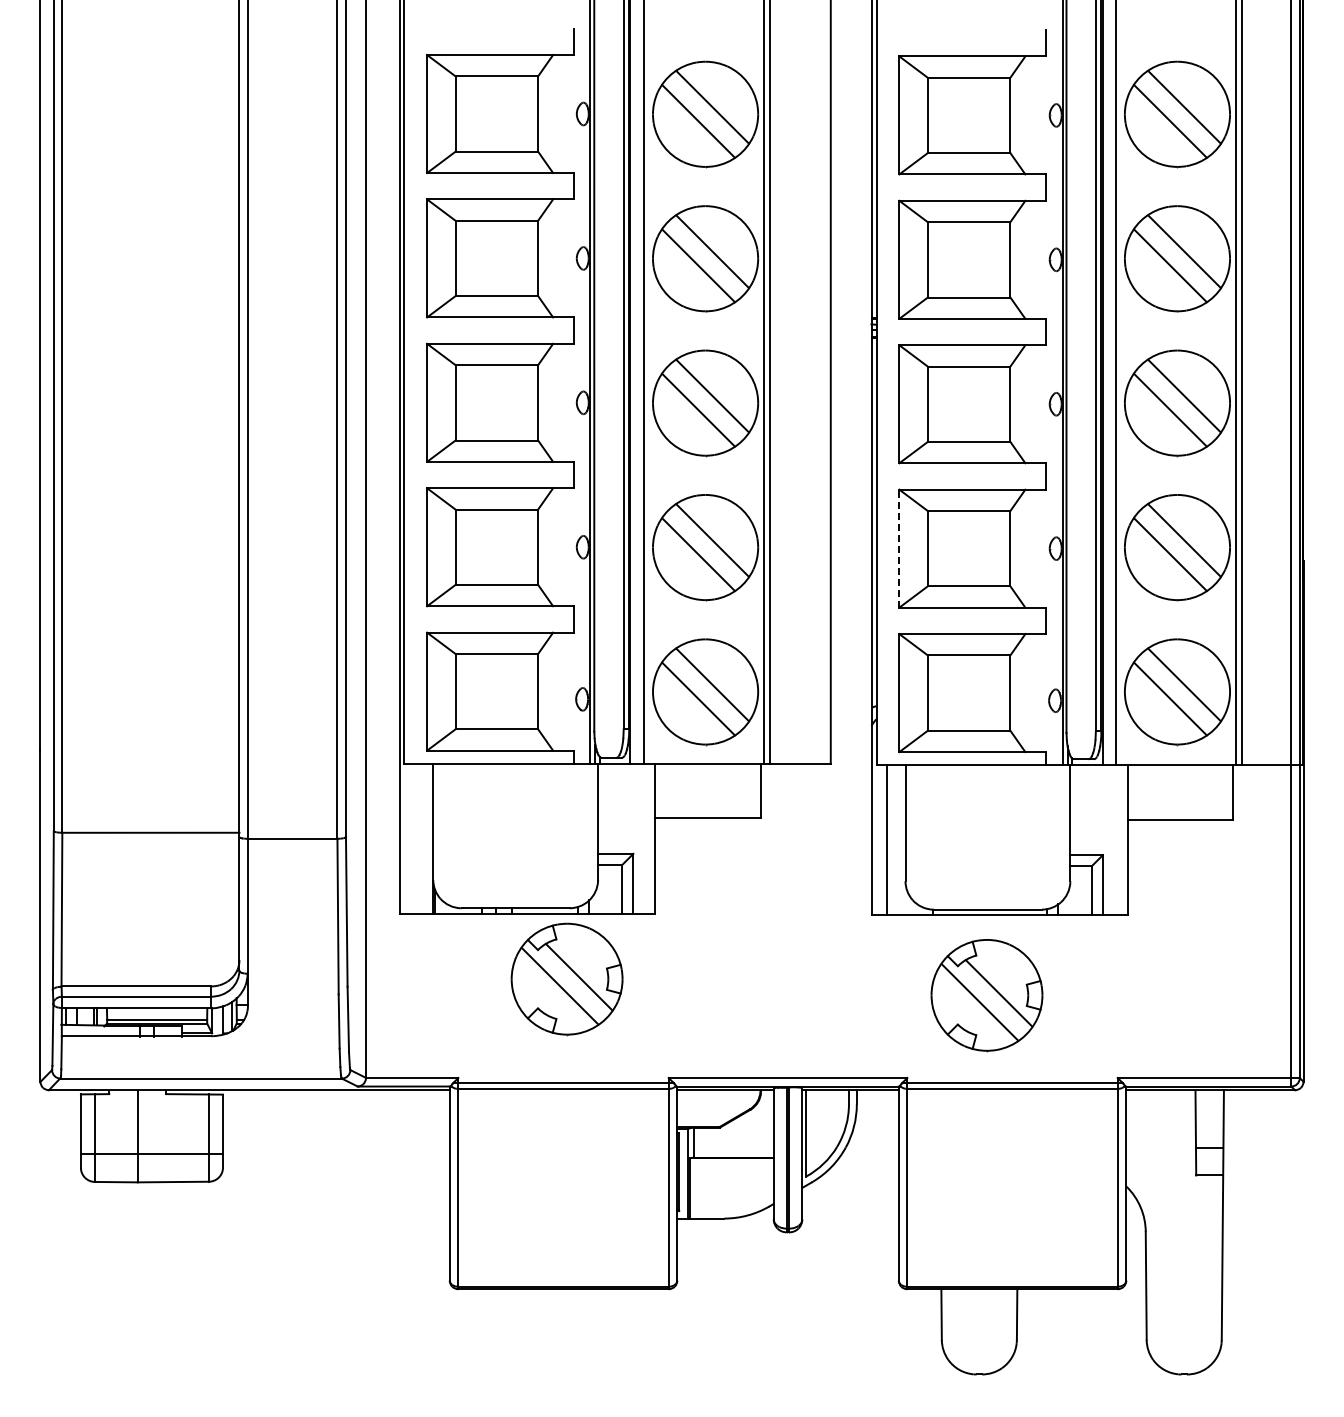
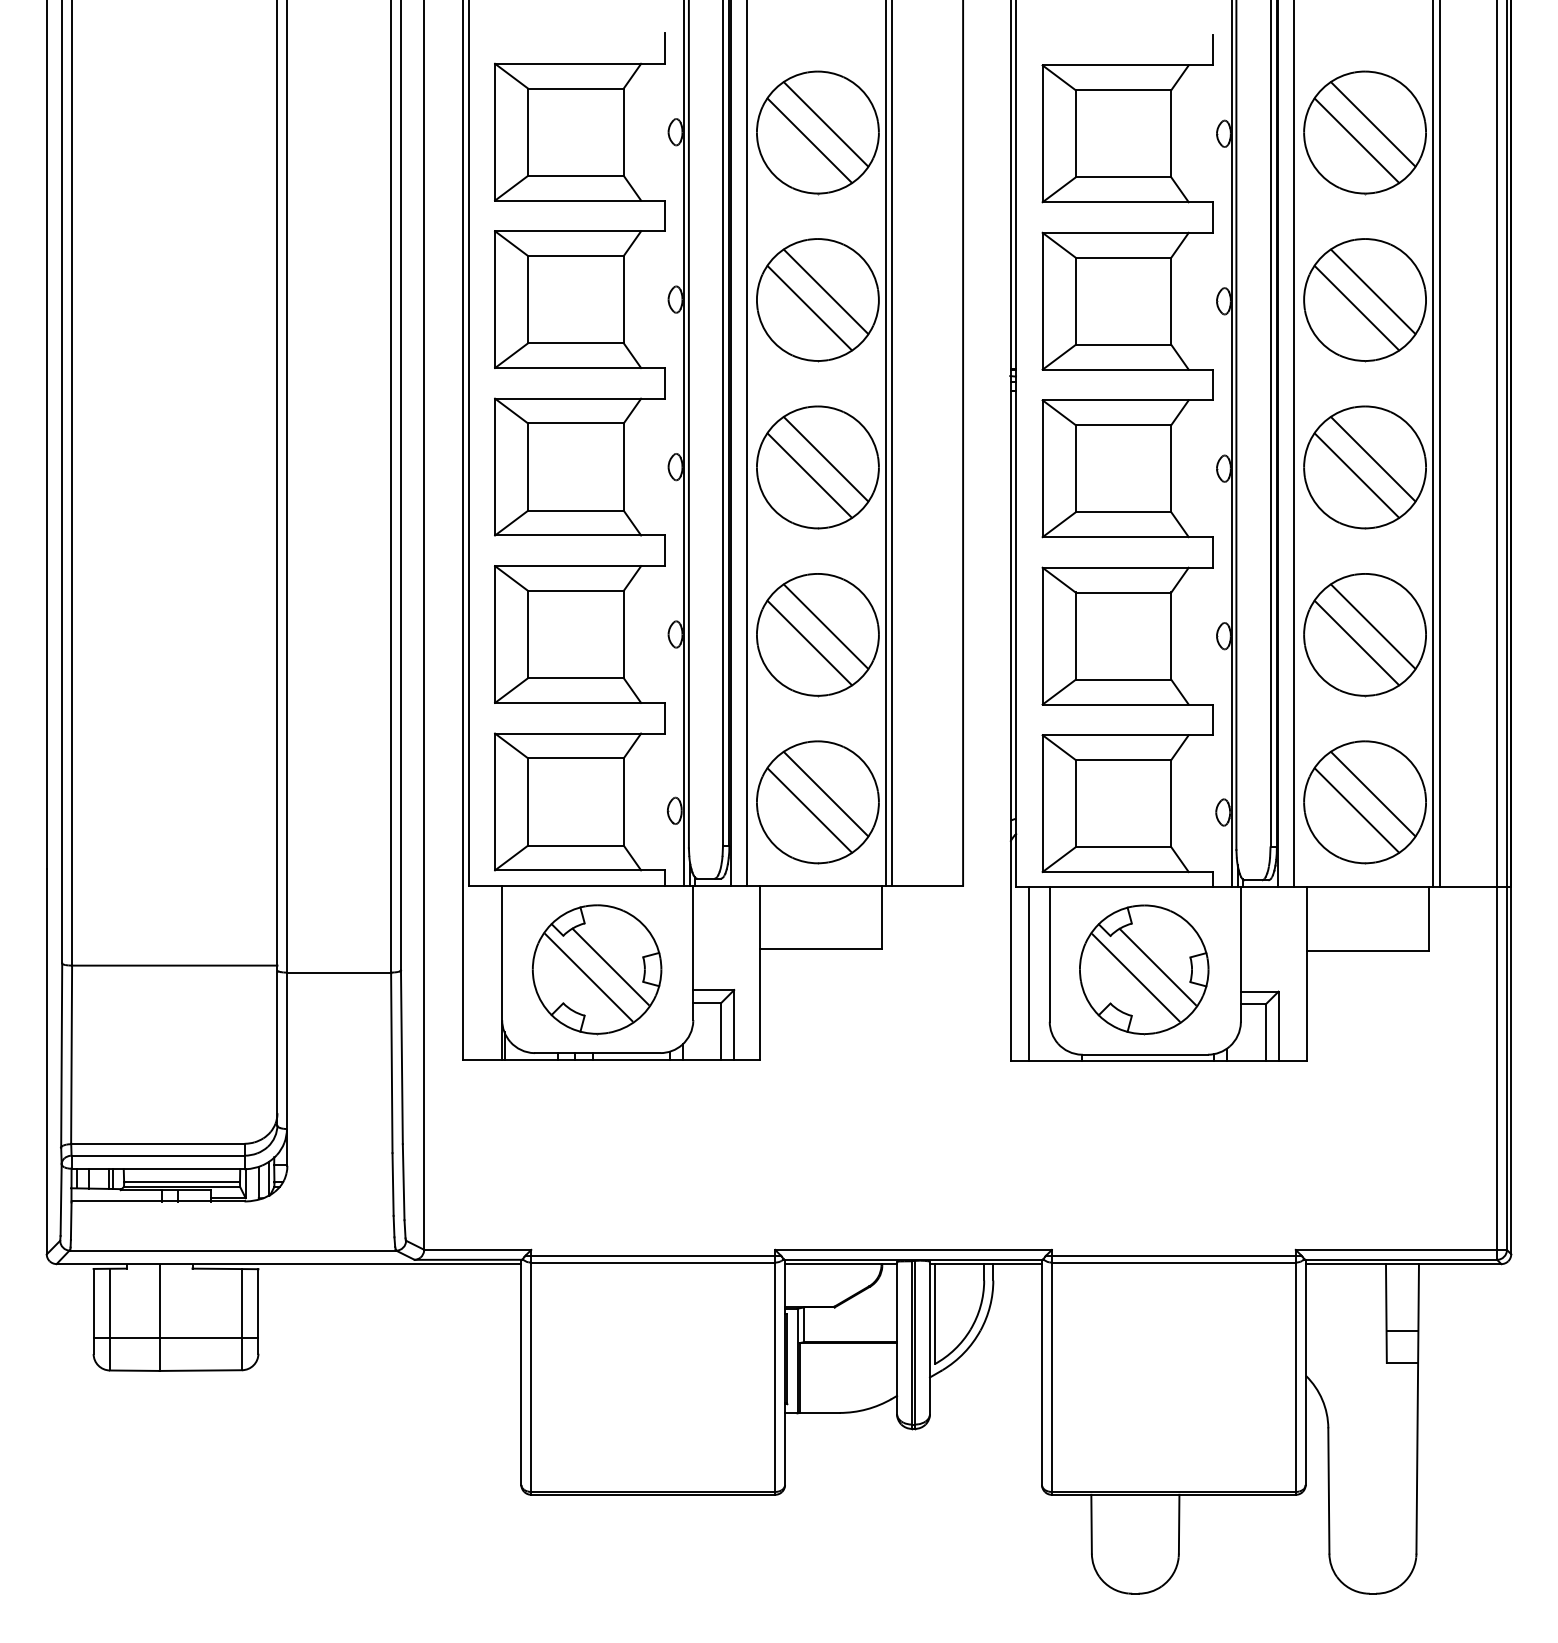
line: (899, 548) -> (1042, 635), dashed -> solid
part: (566, 979) -> (596, 969), moved
part: (986, 995) -> (1143, 969), moved

